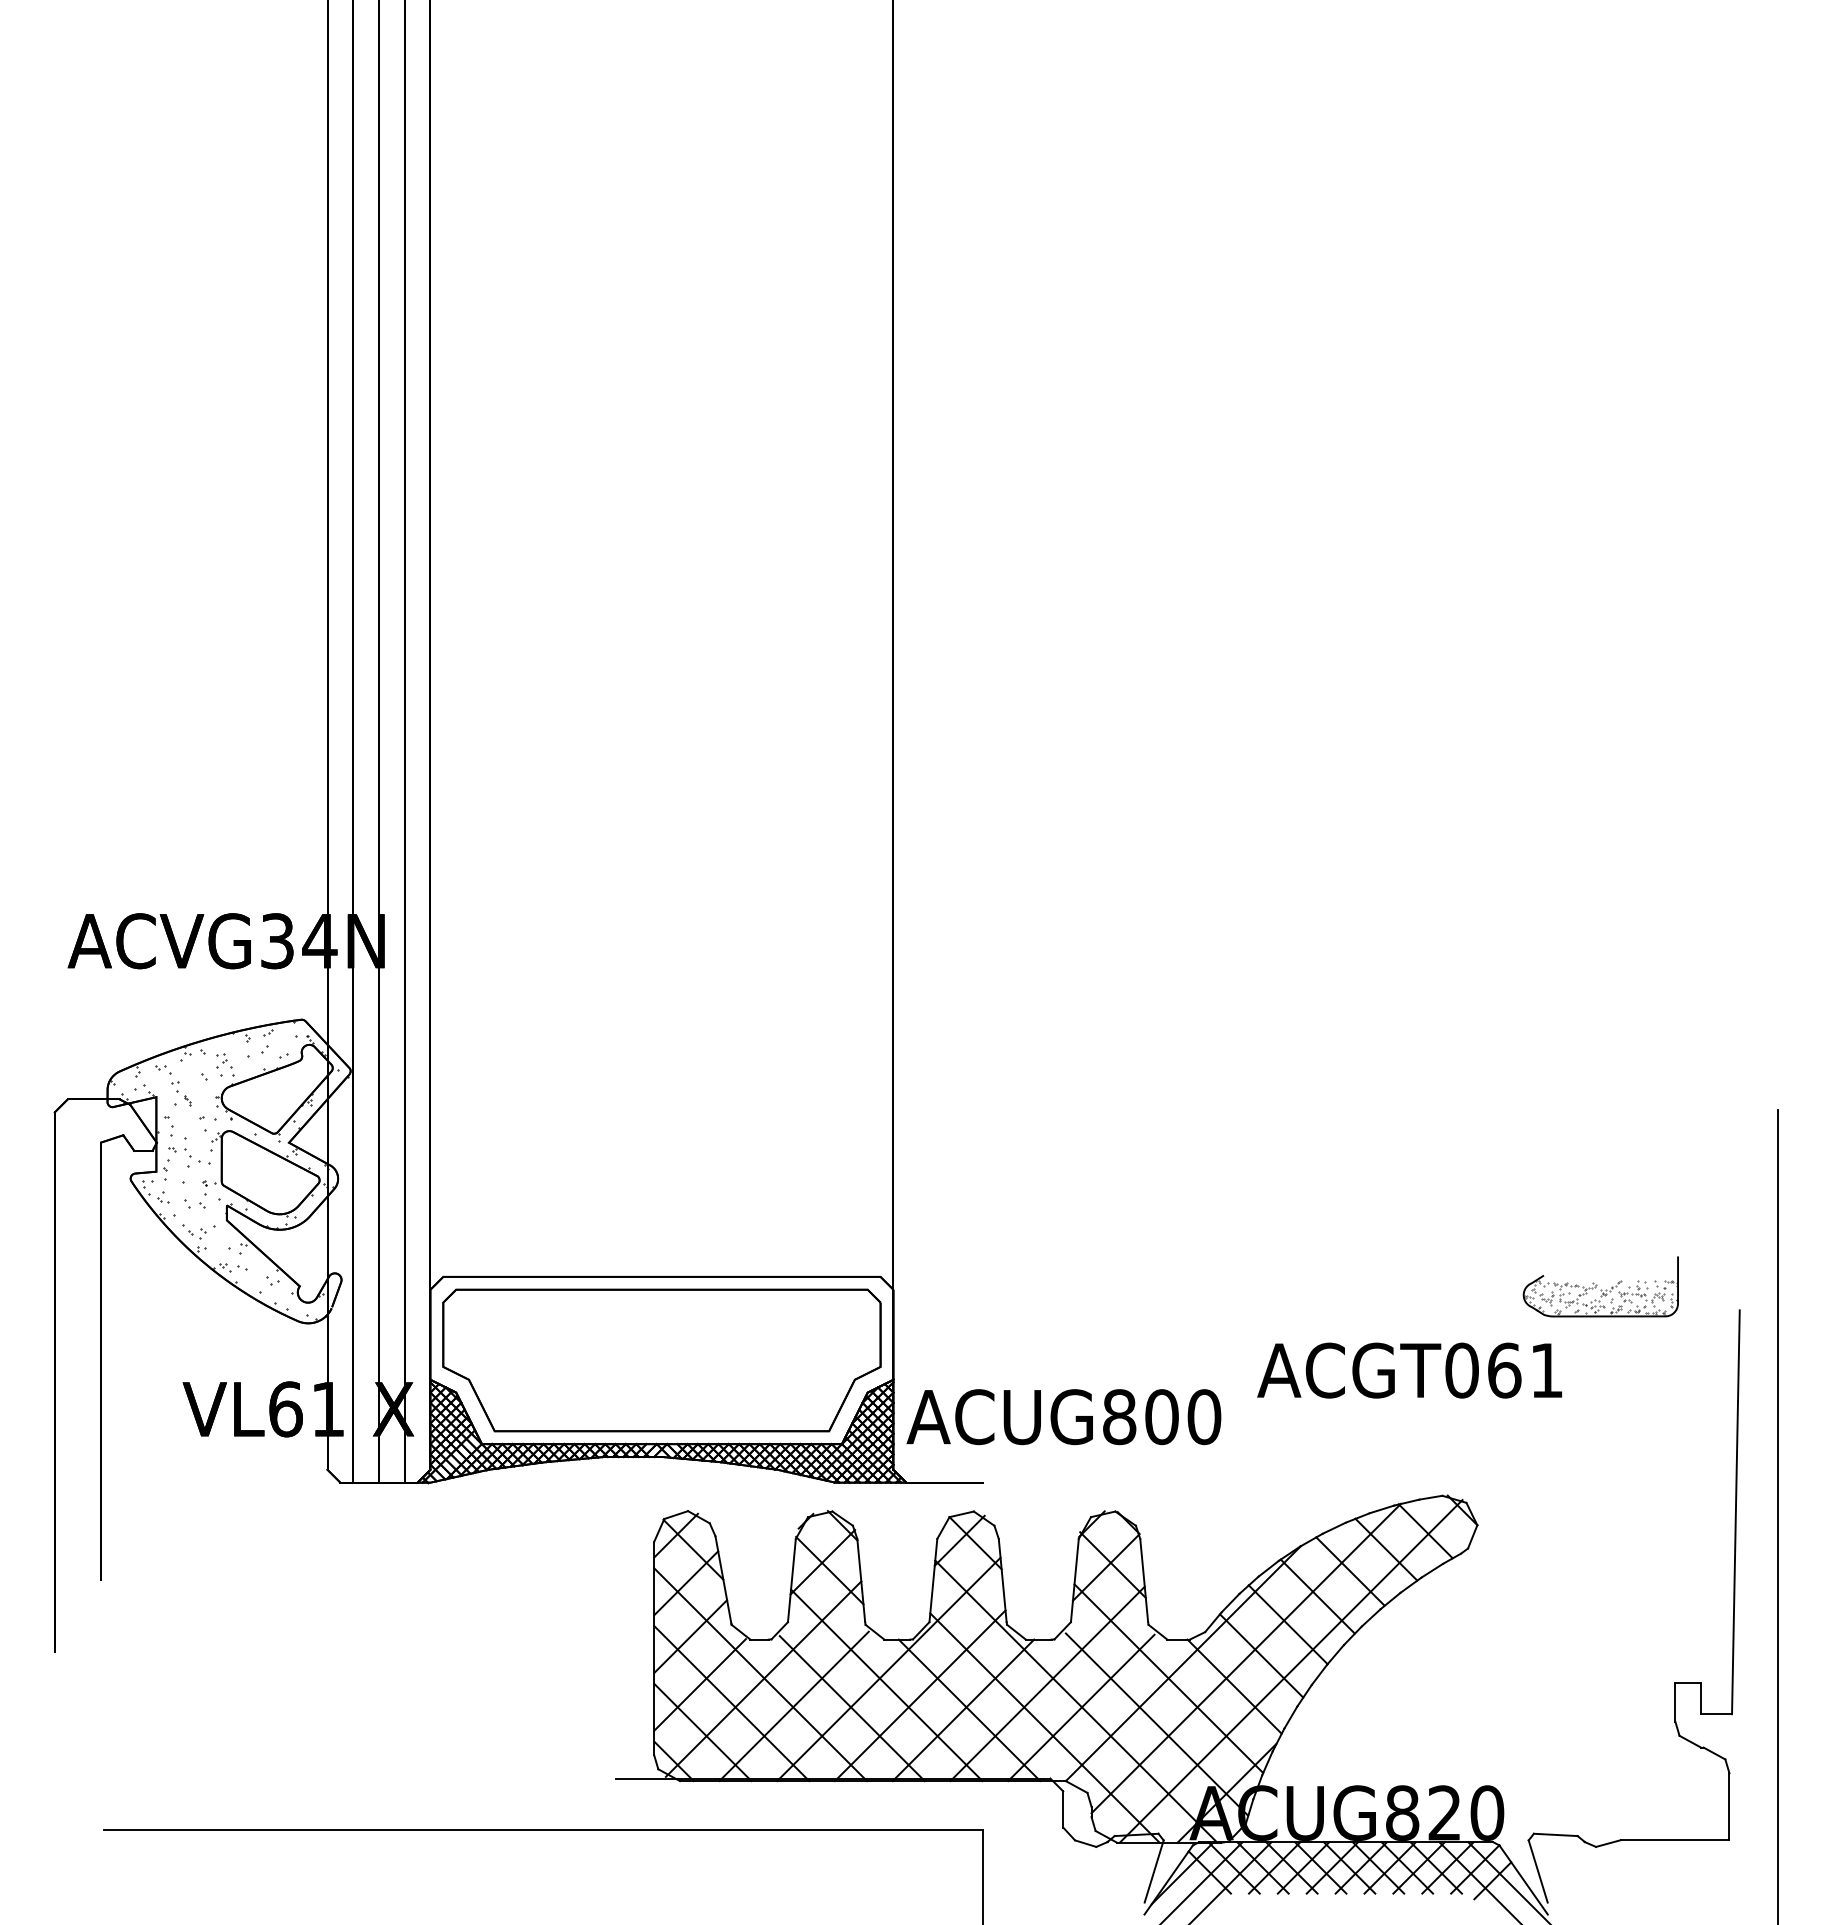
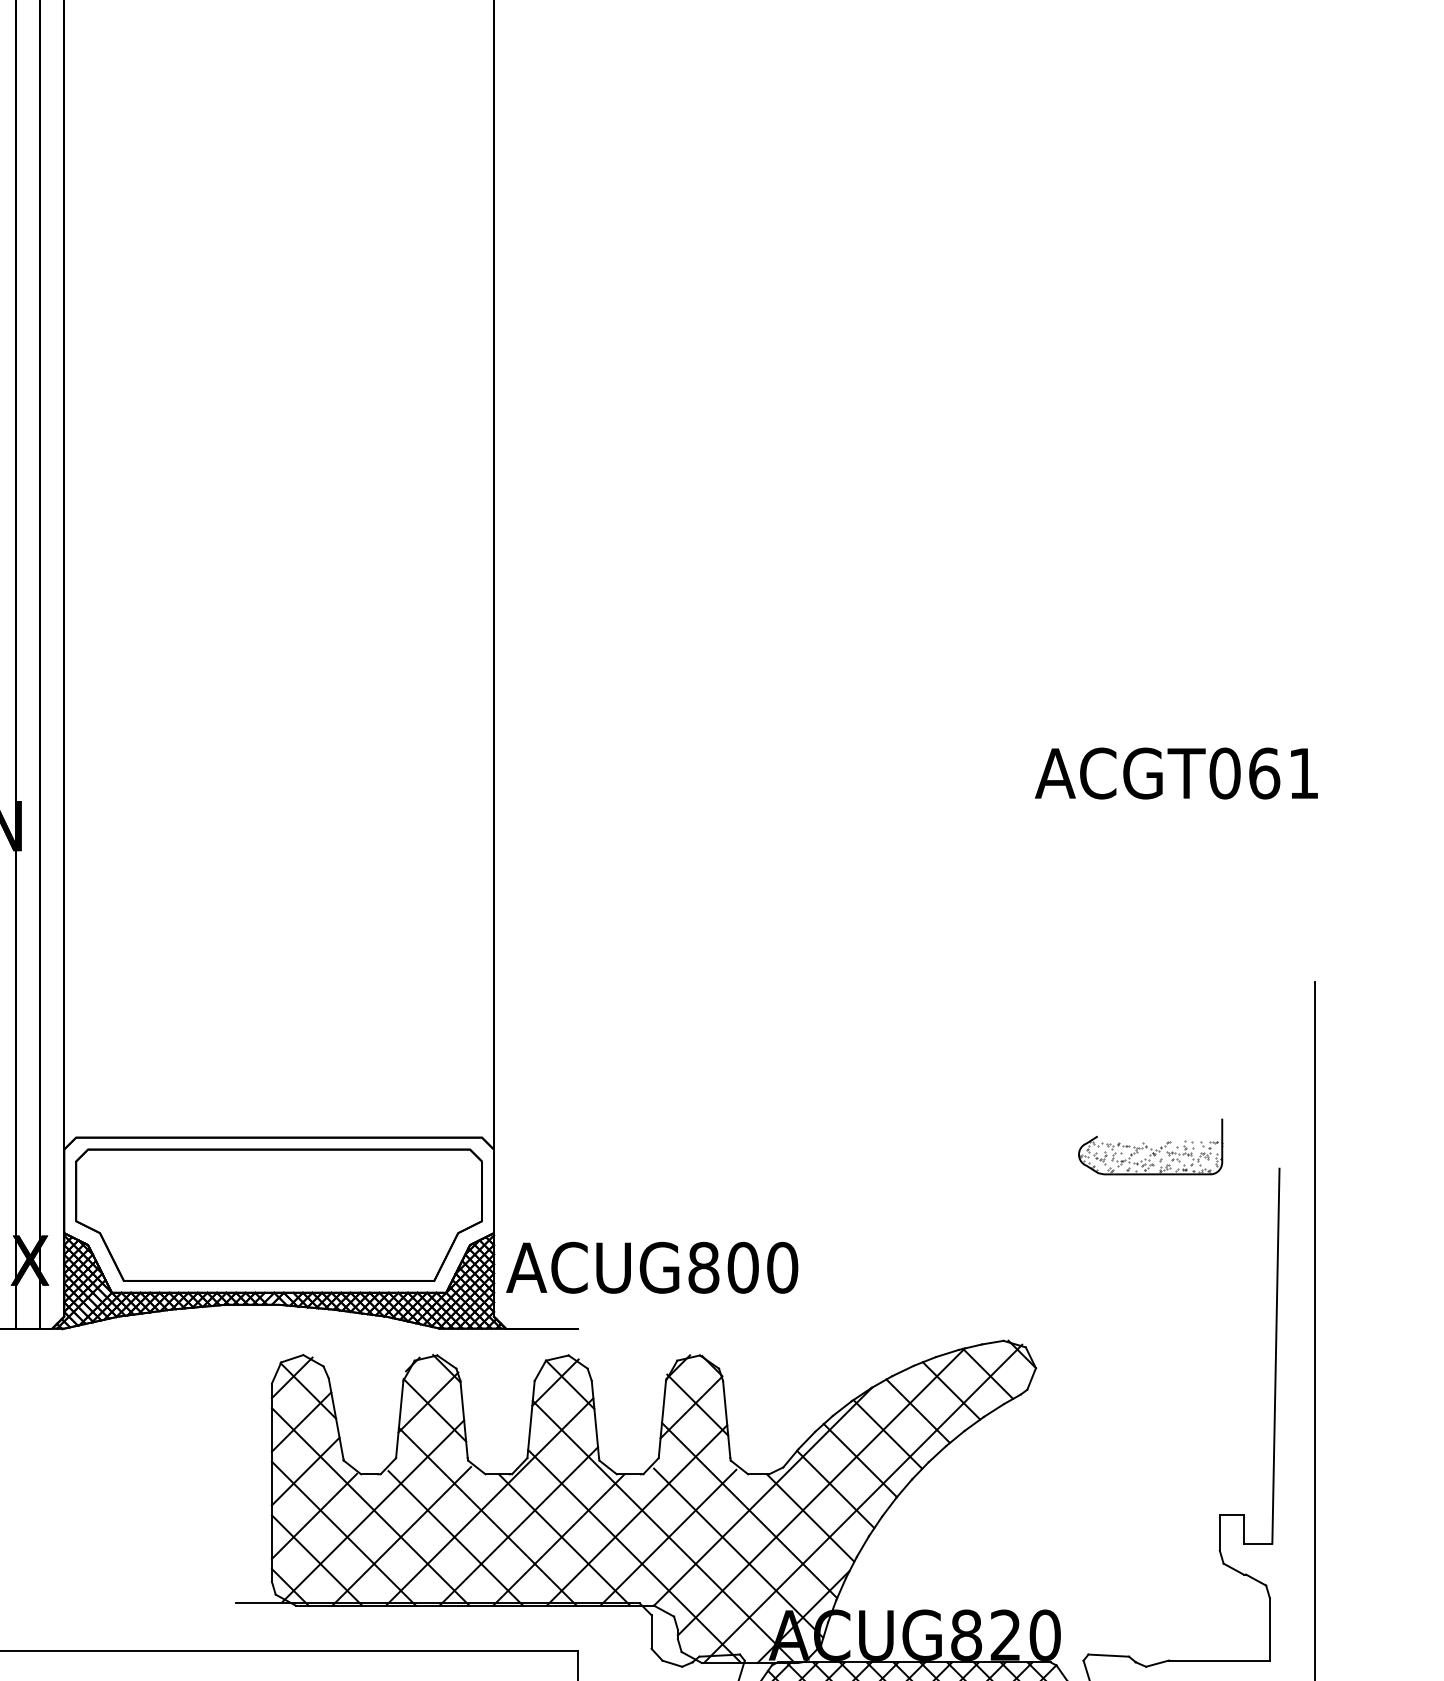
text: (1409, 1370) -> (1176, 773), moved

